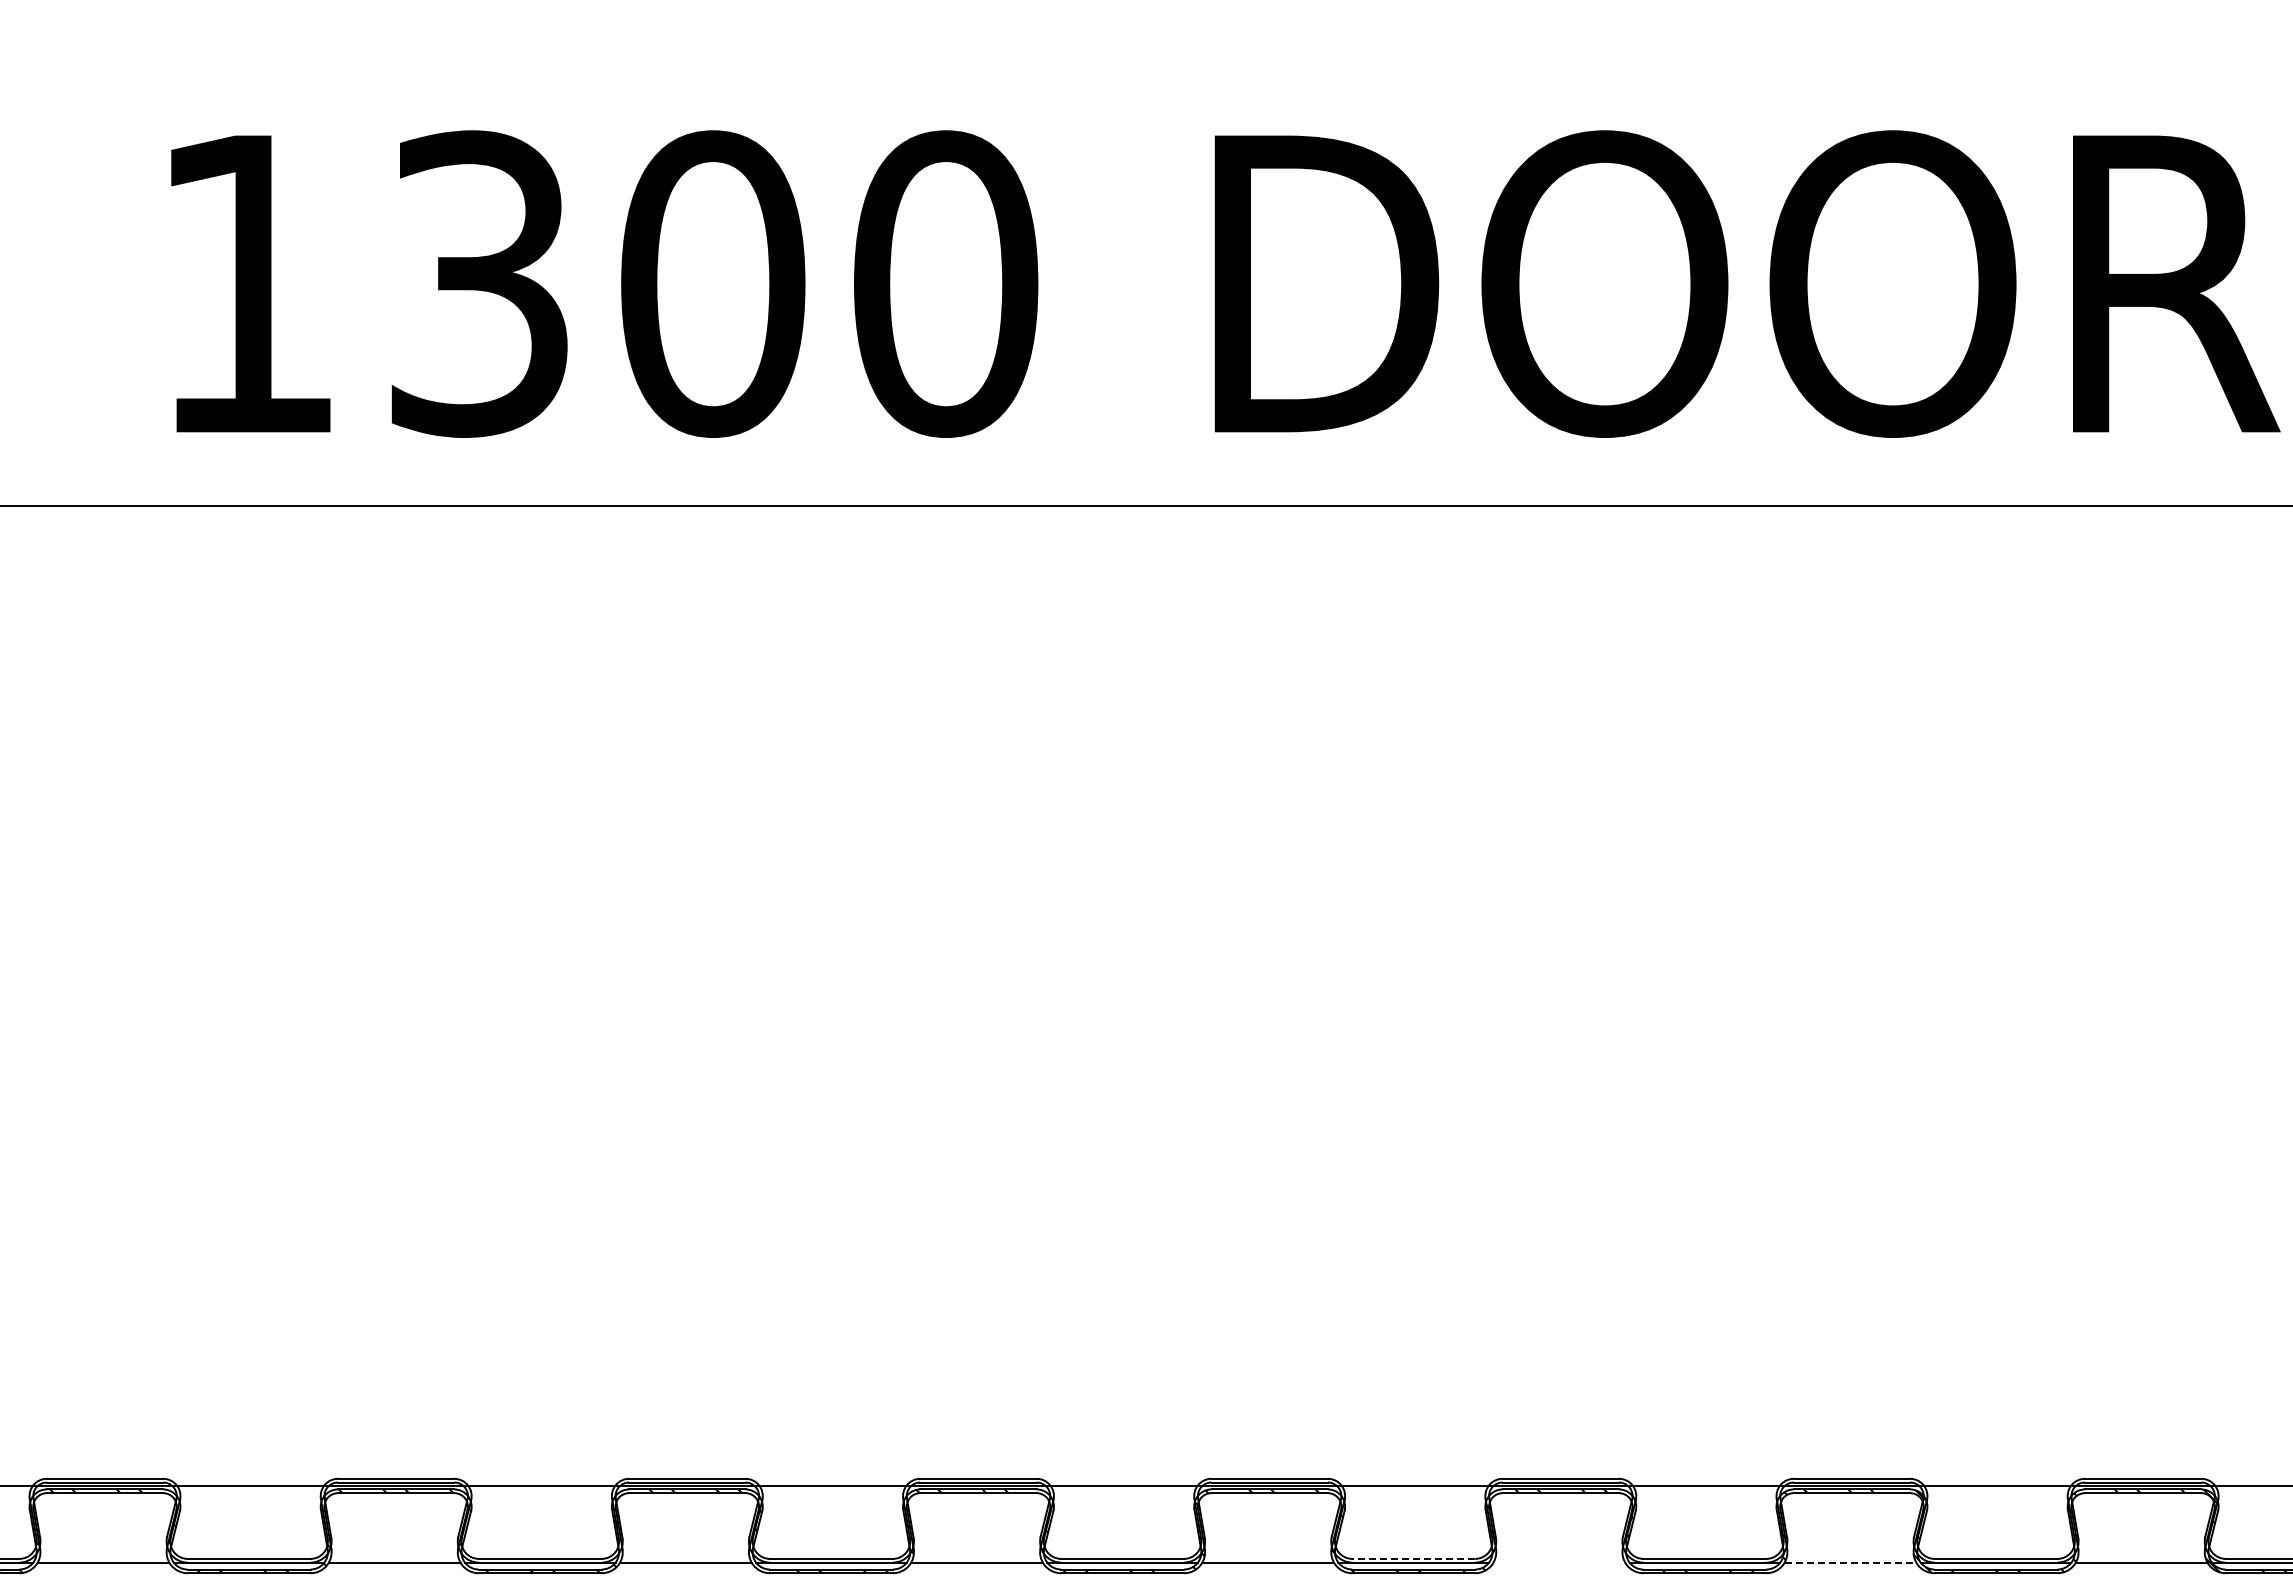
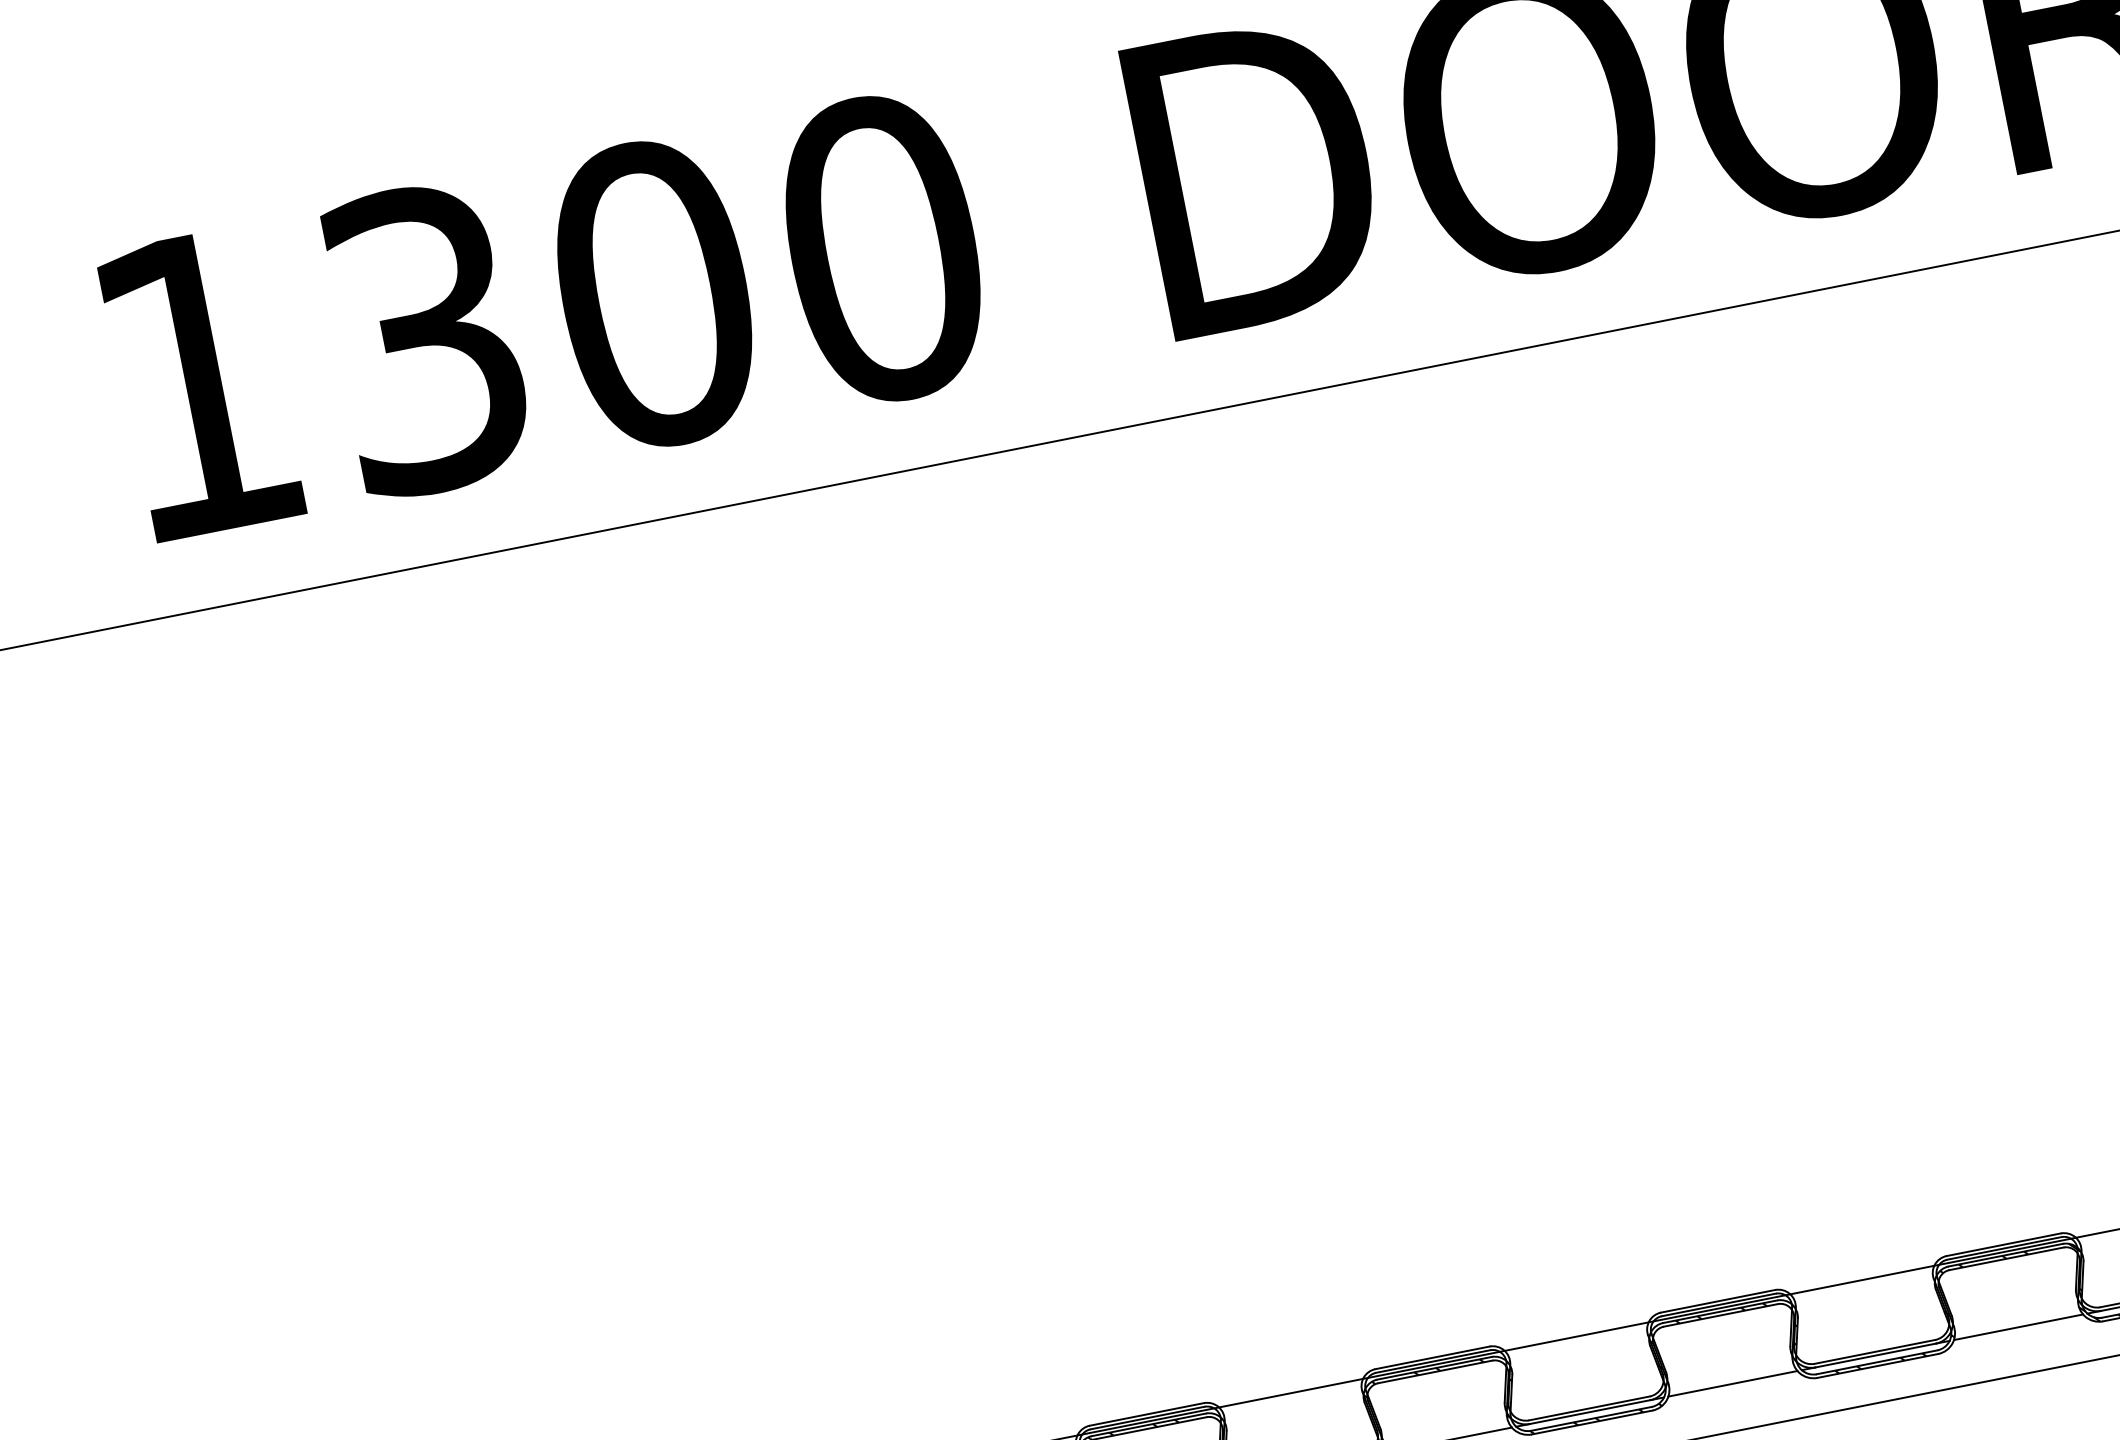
line: (1413, 1558) -> (1589, 1408), dashed -> solid
line: (1559, 1562) -> (1733, 1383), added
line: (1850, 1562) -> (2018, 1327), dashed -> solid

